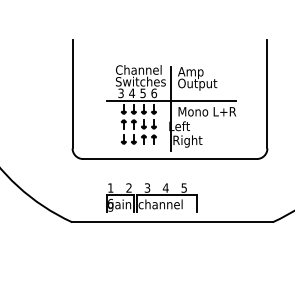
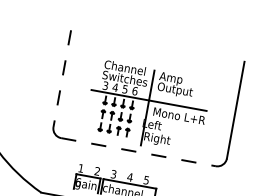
line: (72, 94) -> (62, 78), solid -> dashed
line: (170, 159) -> (138, 152), solid -> dashed

